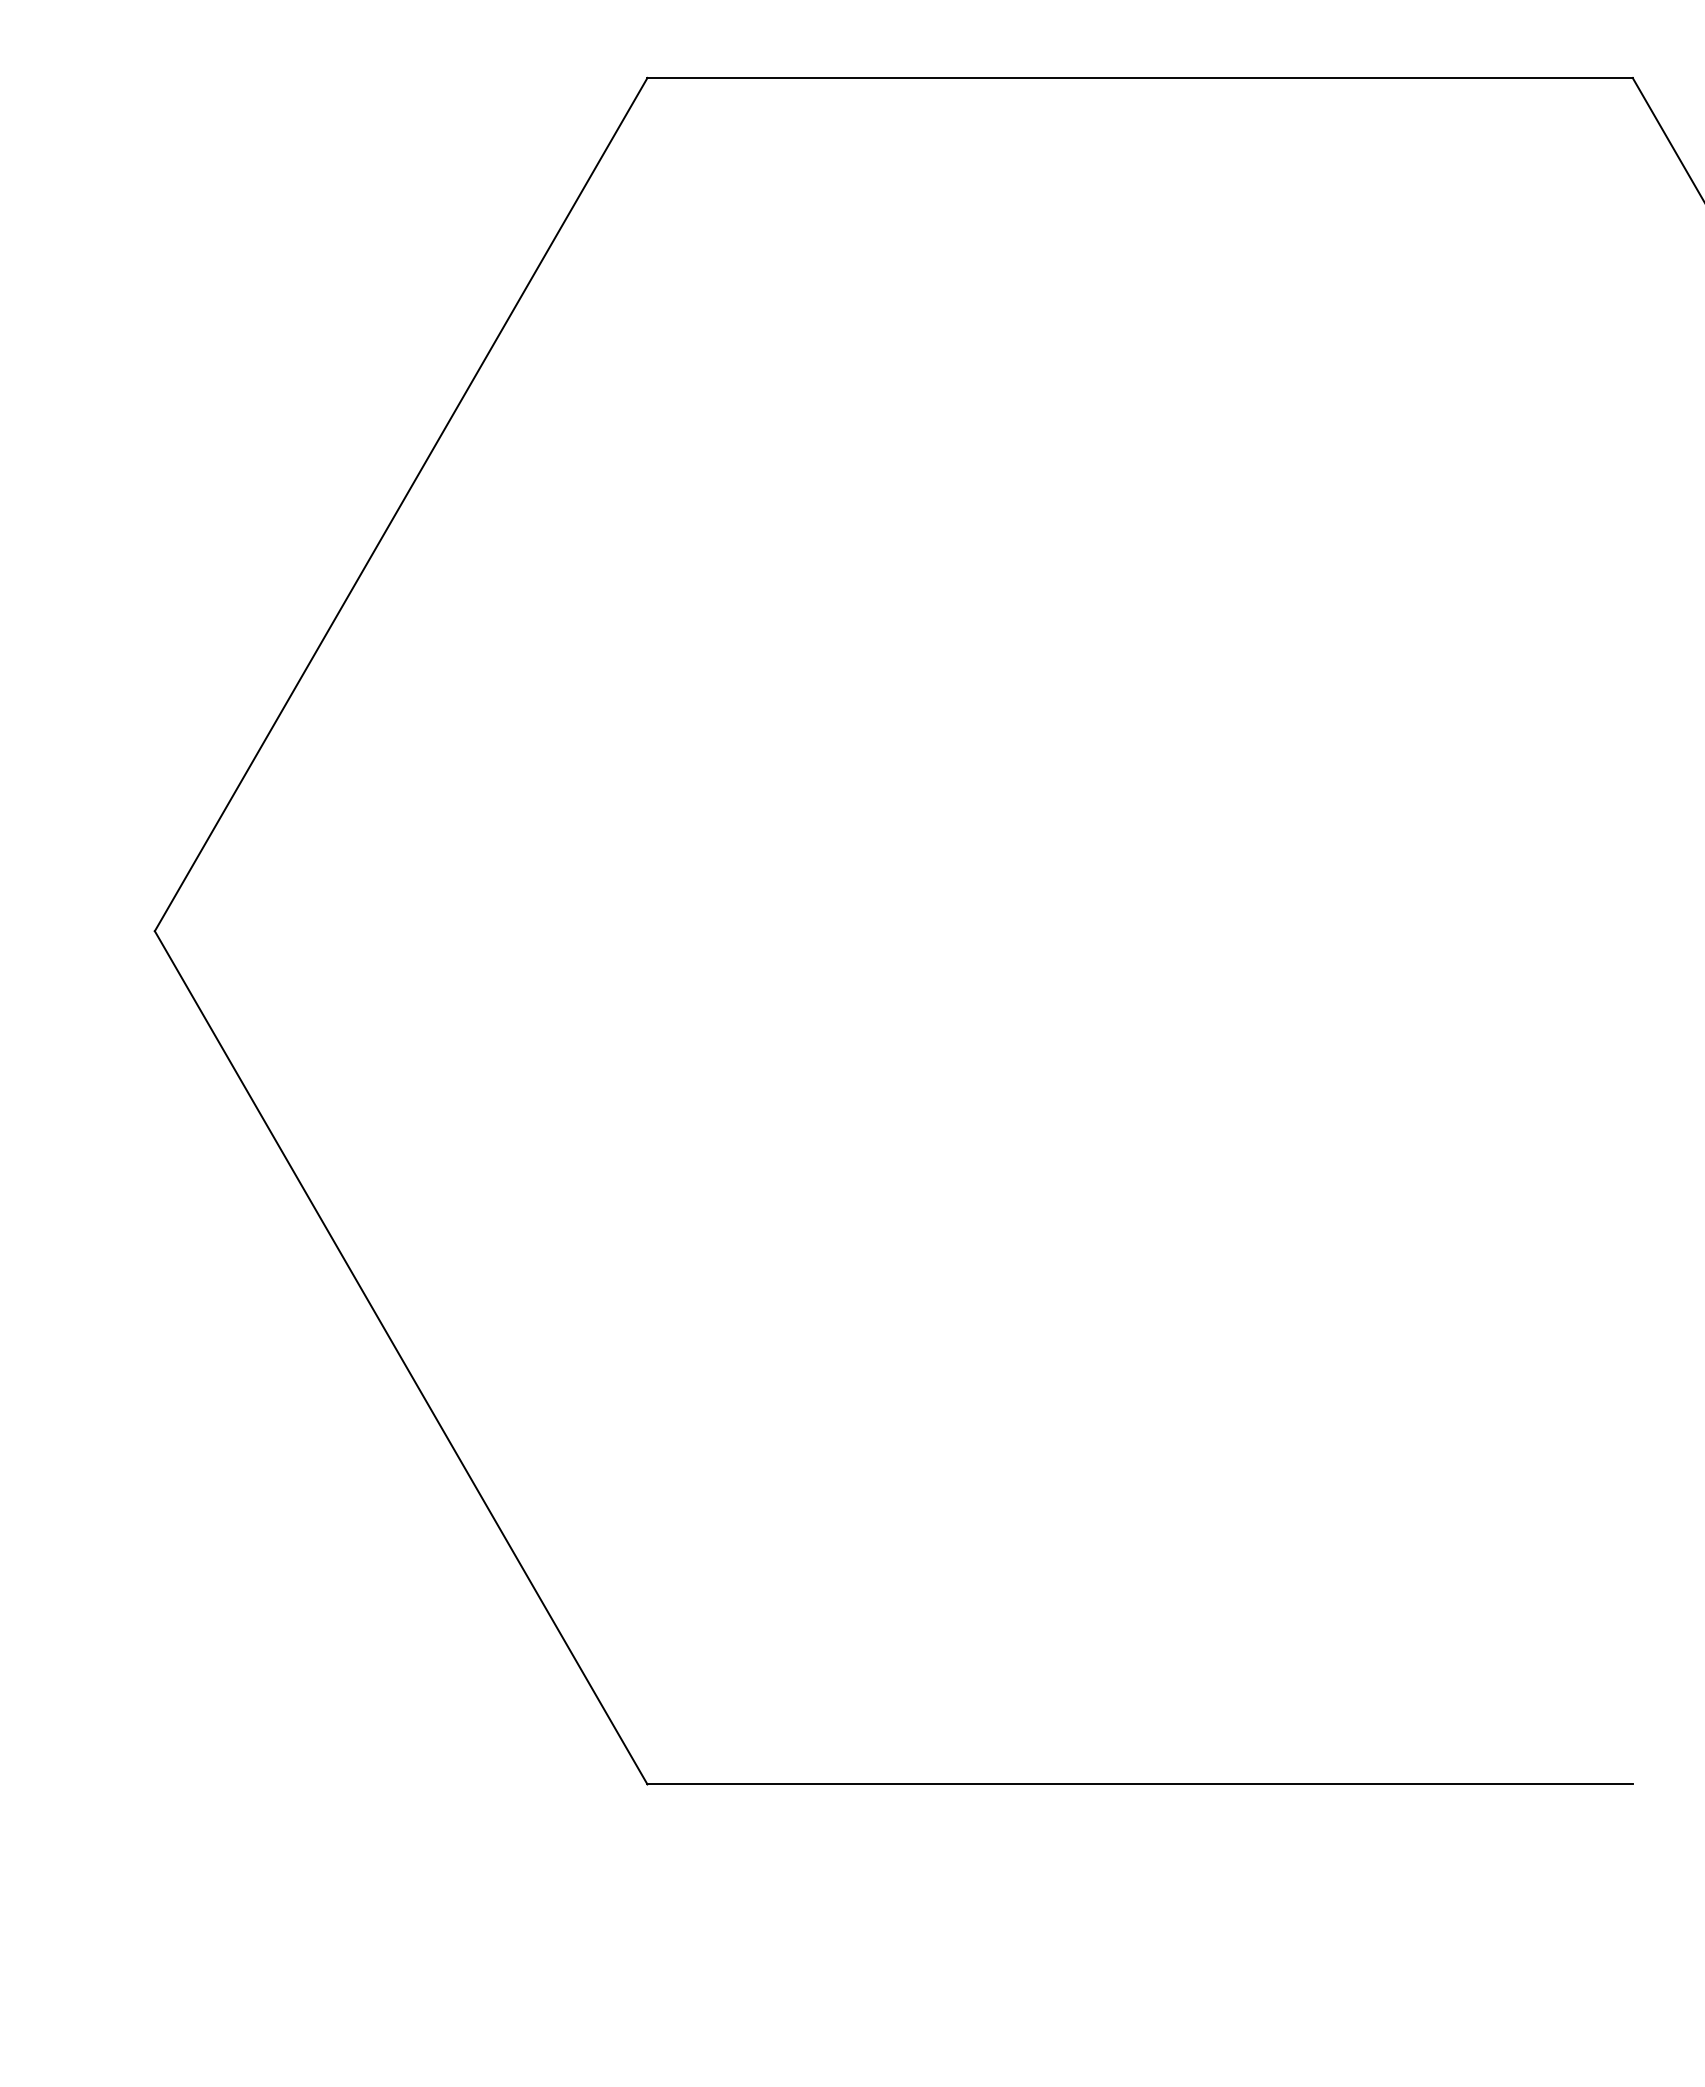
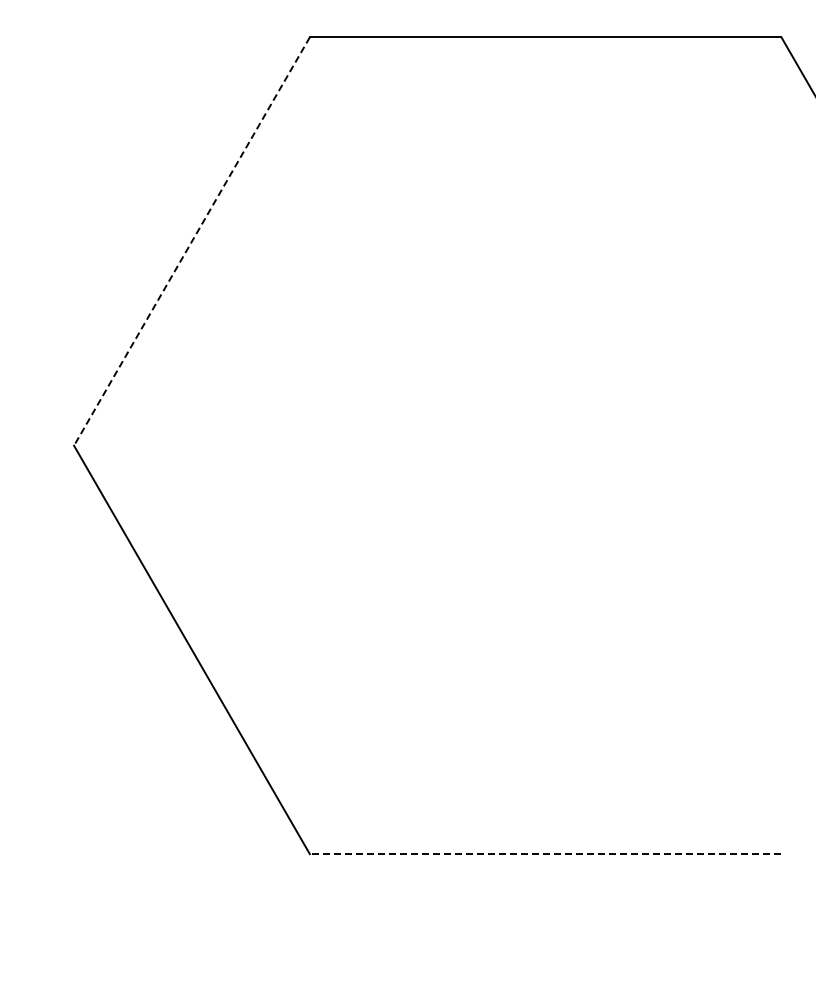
line: (400, 504) -> (191, 241), solid -> dashed
line: (1139, 1785) -> (545, 854), solid -> dashed

